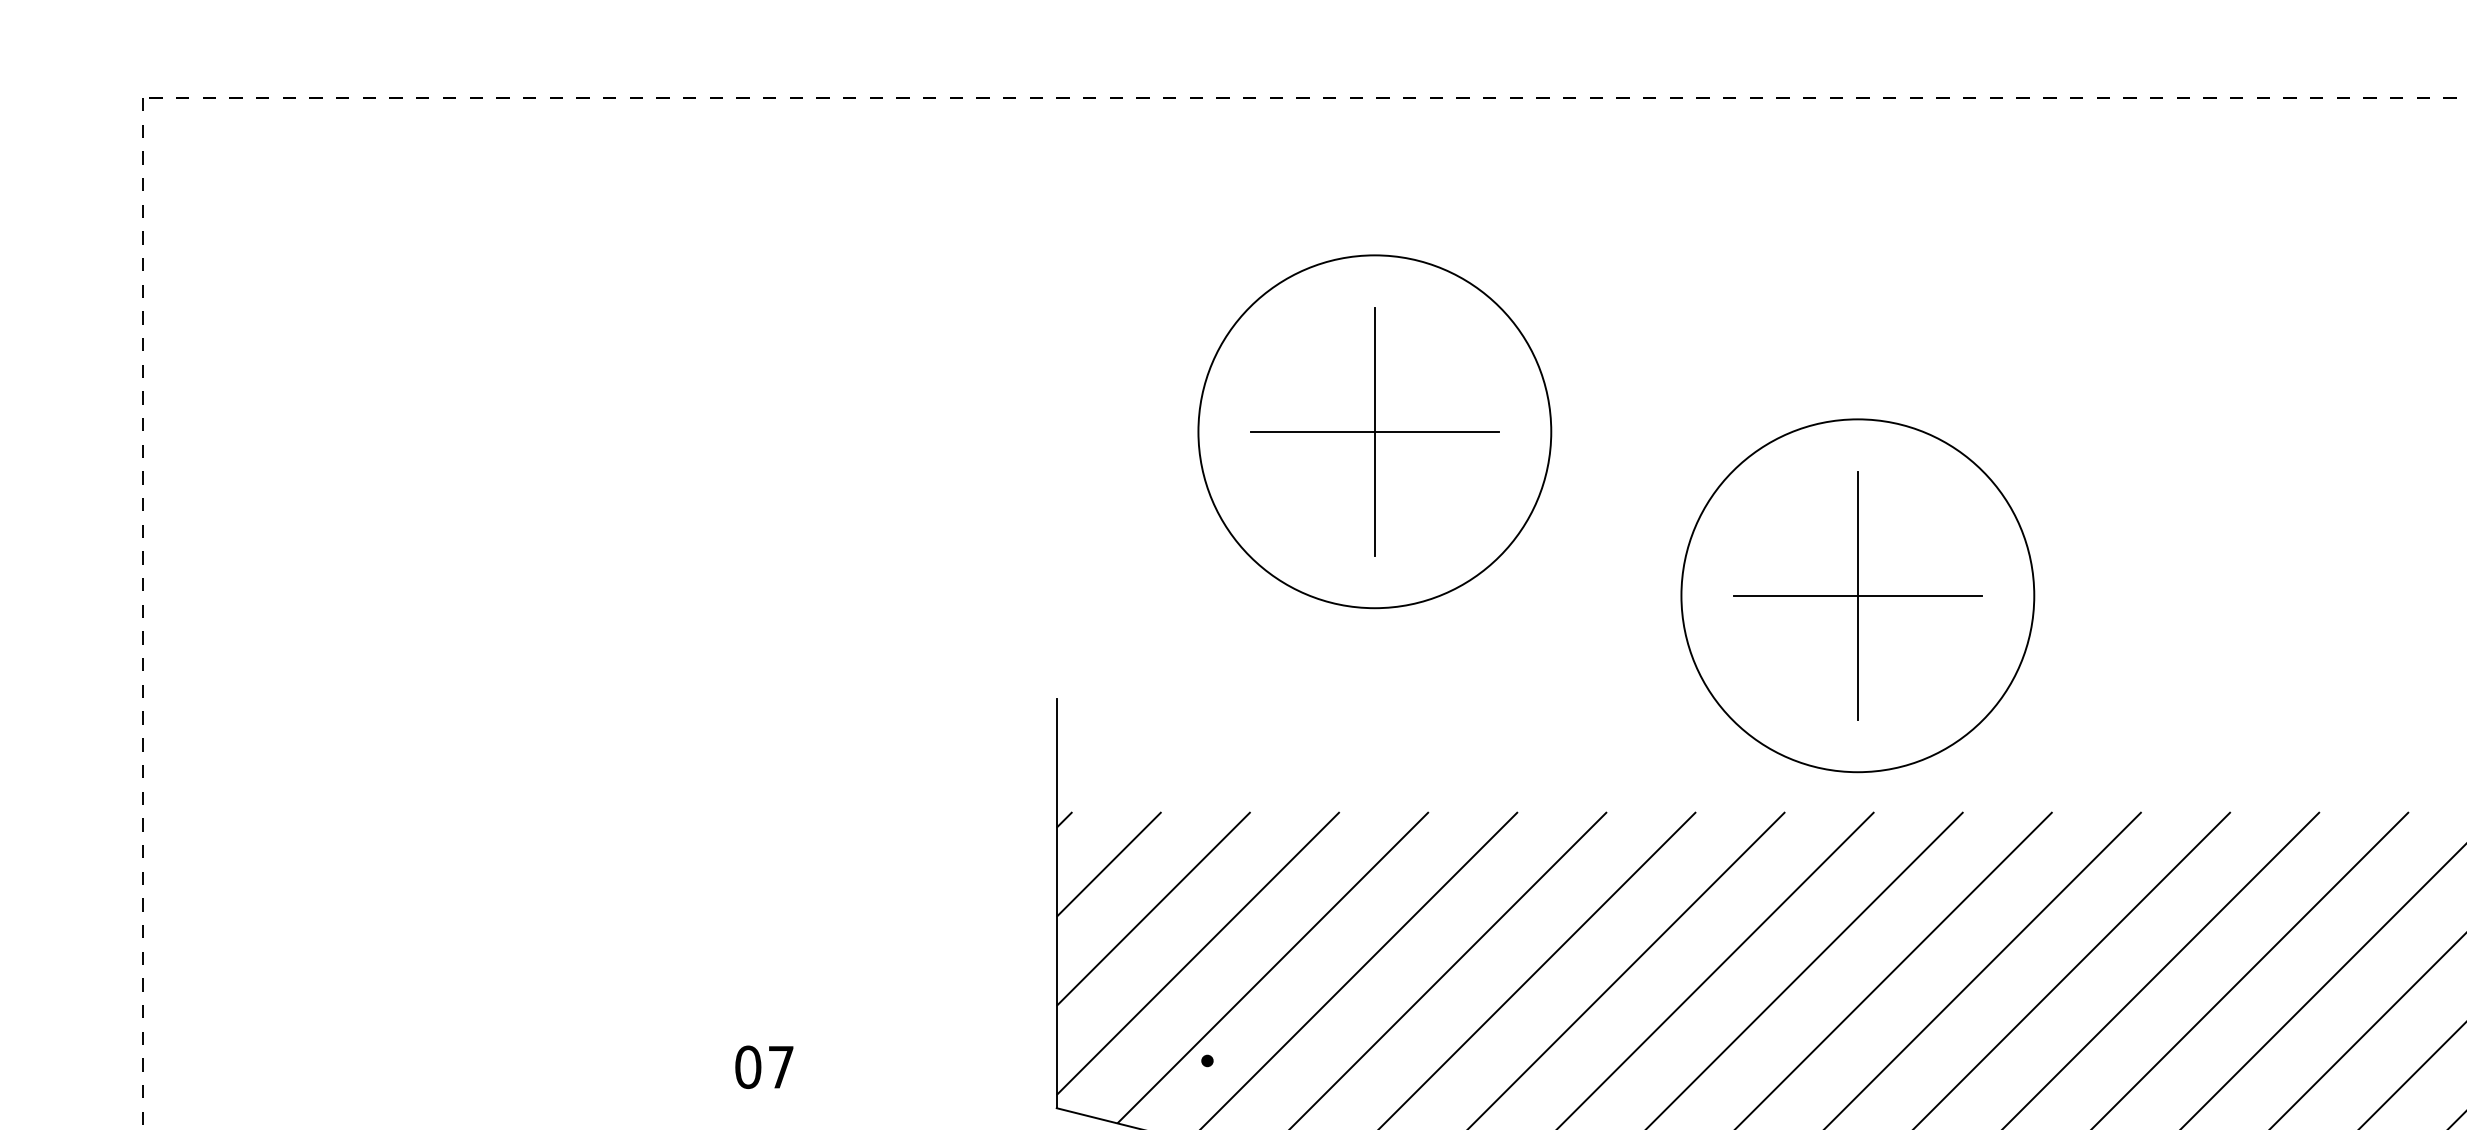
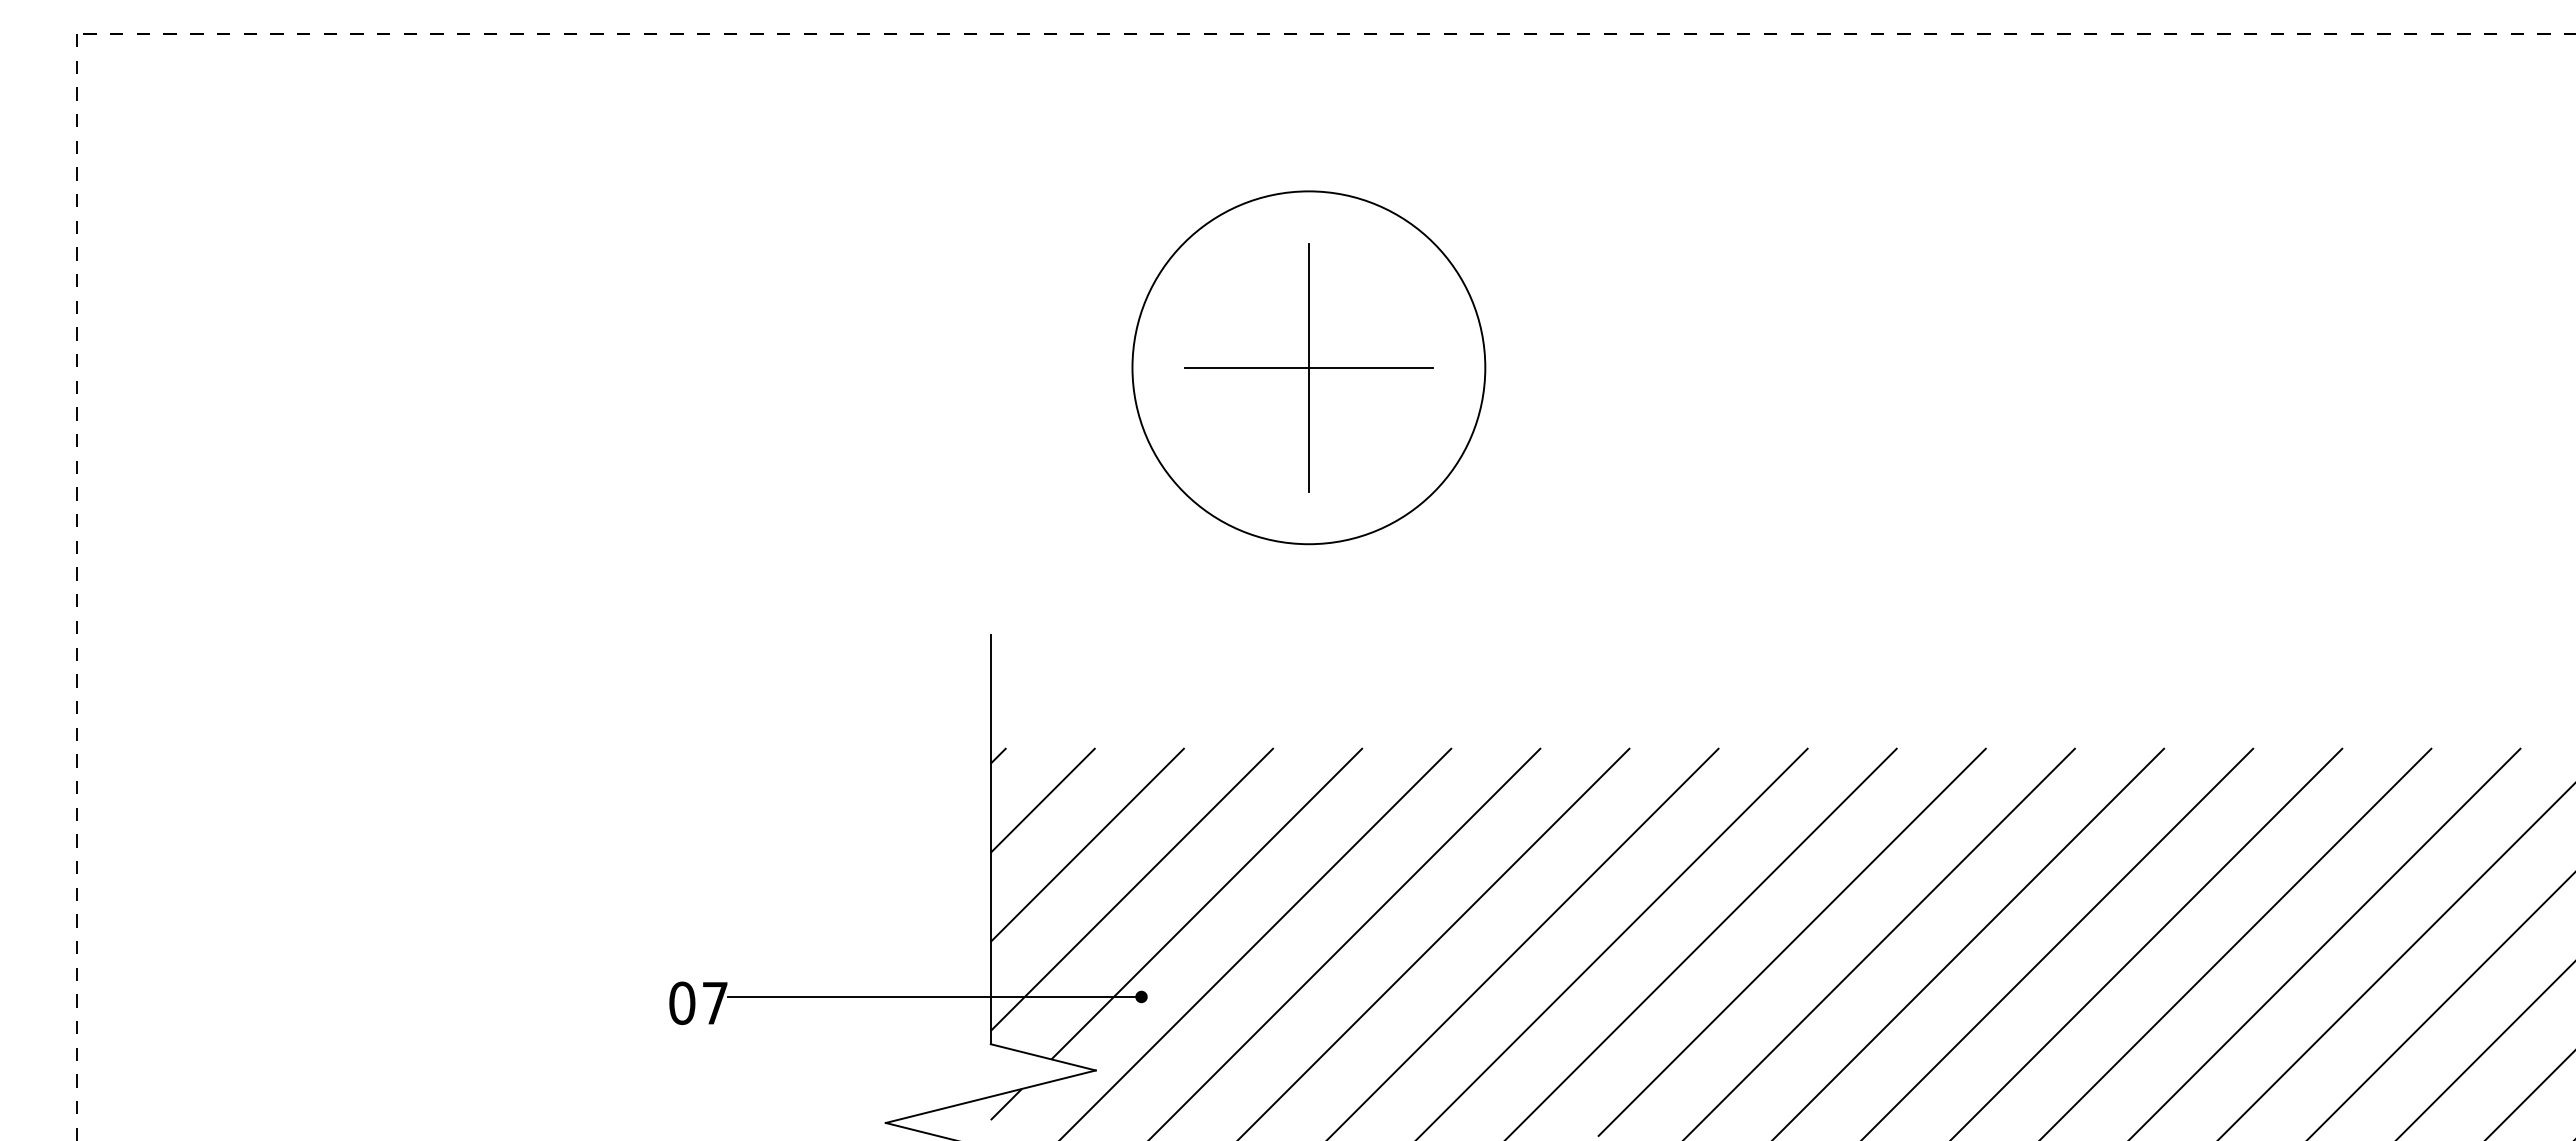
part: (1857, 595) -> (1791, 531), removed
line: (1000, 1060) -> (934, 996), added

